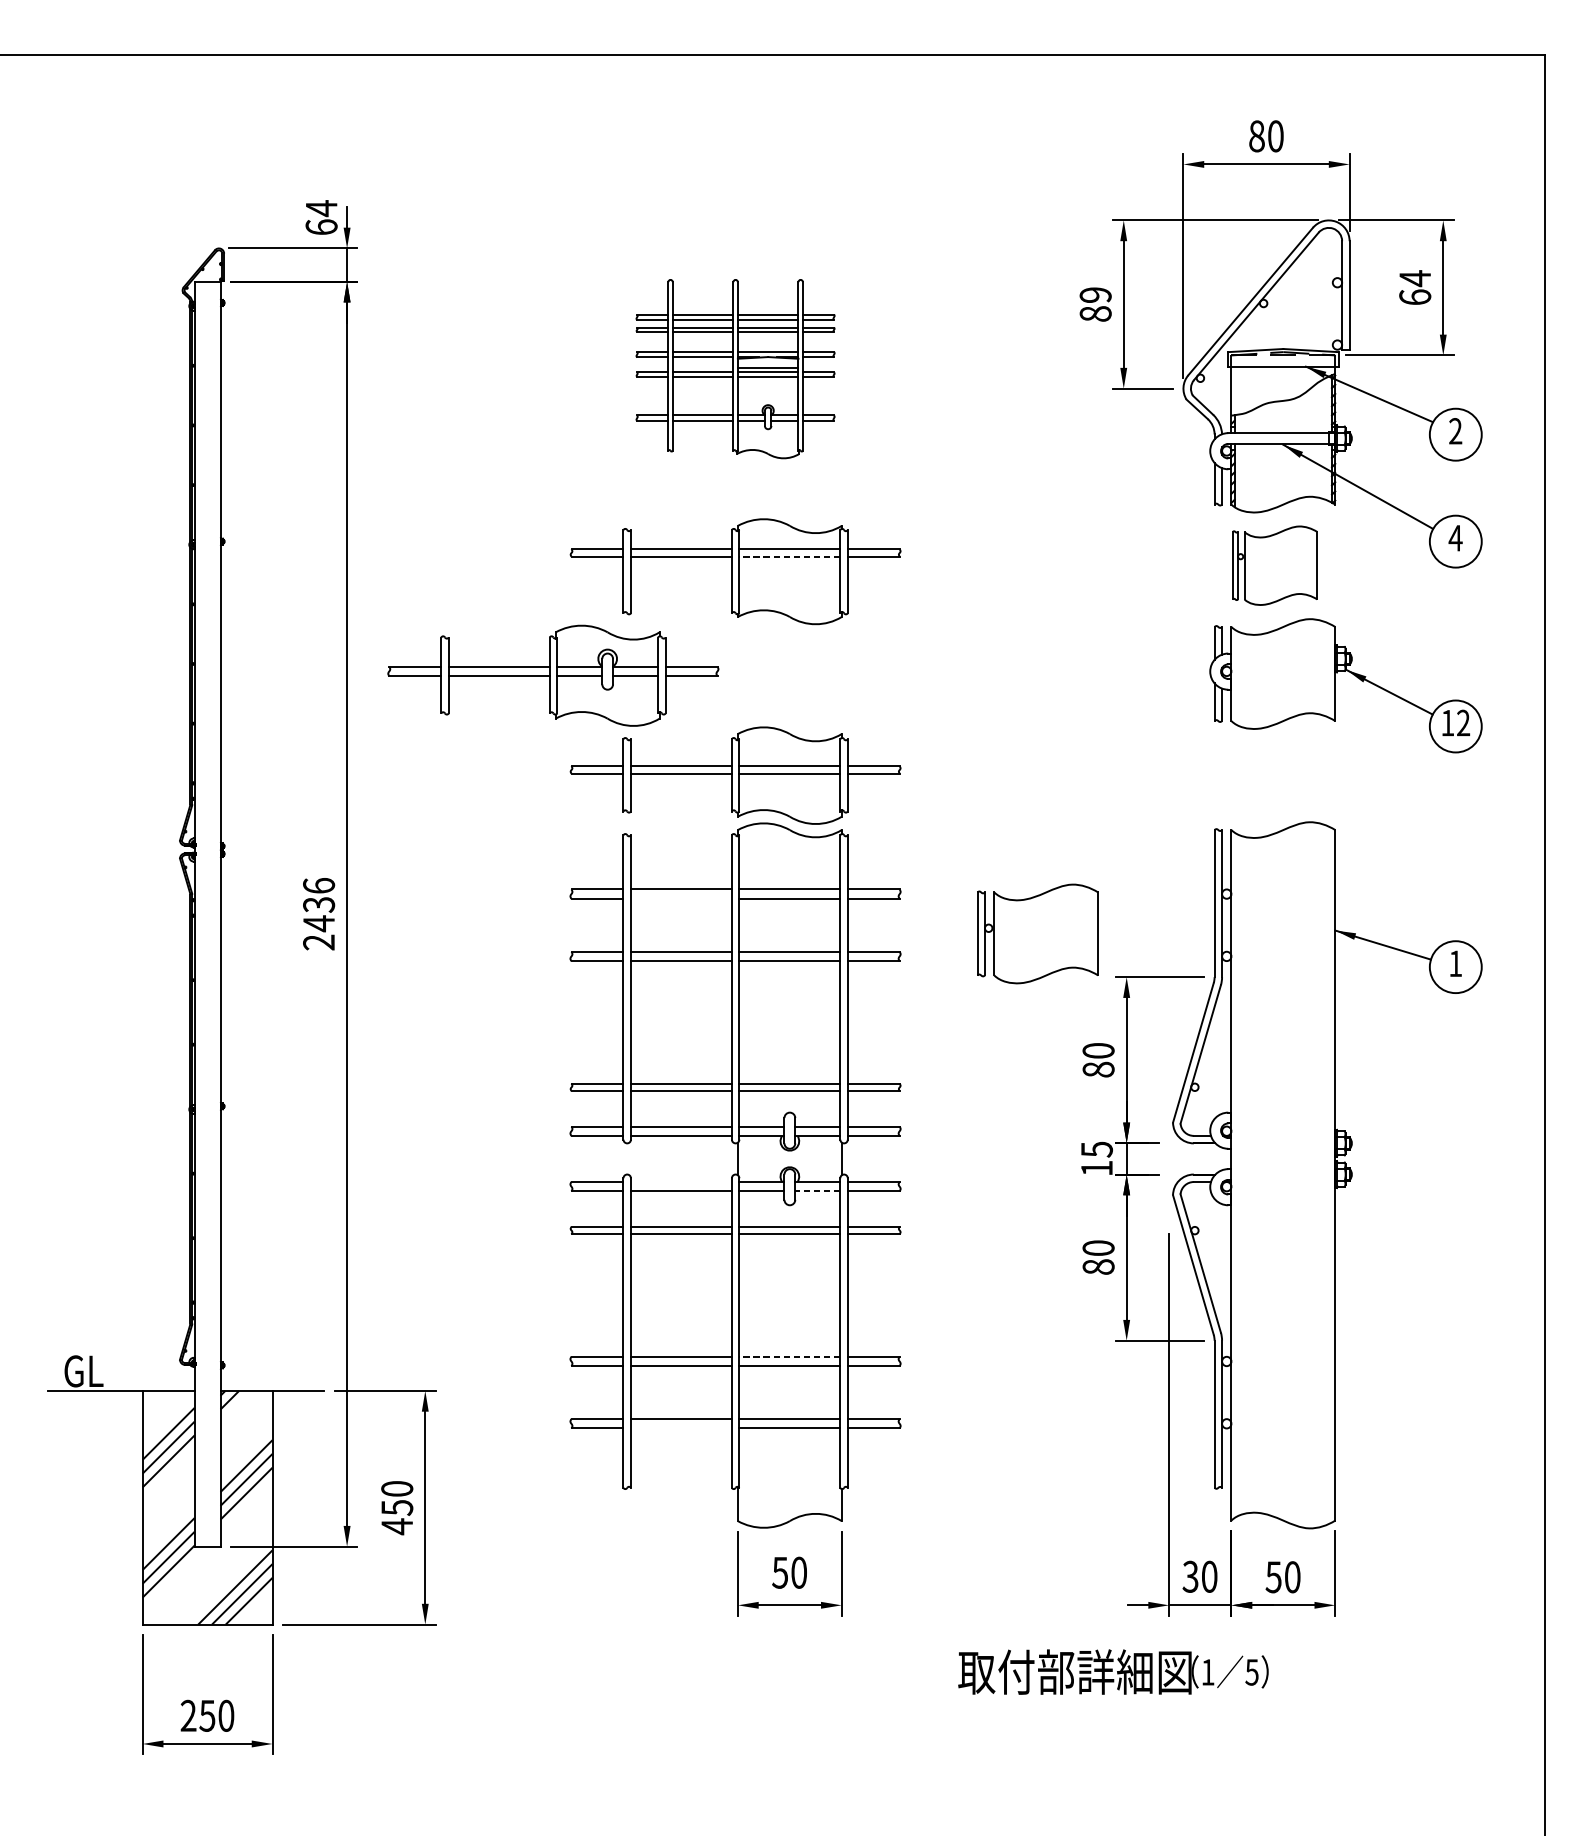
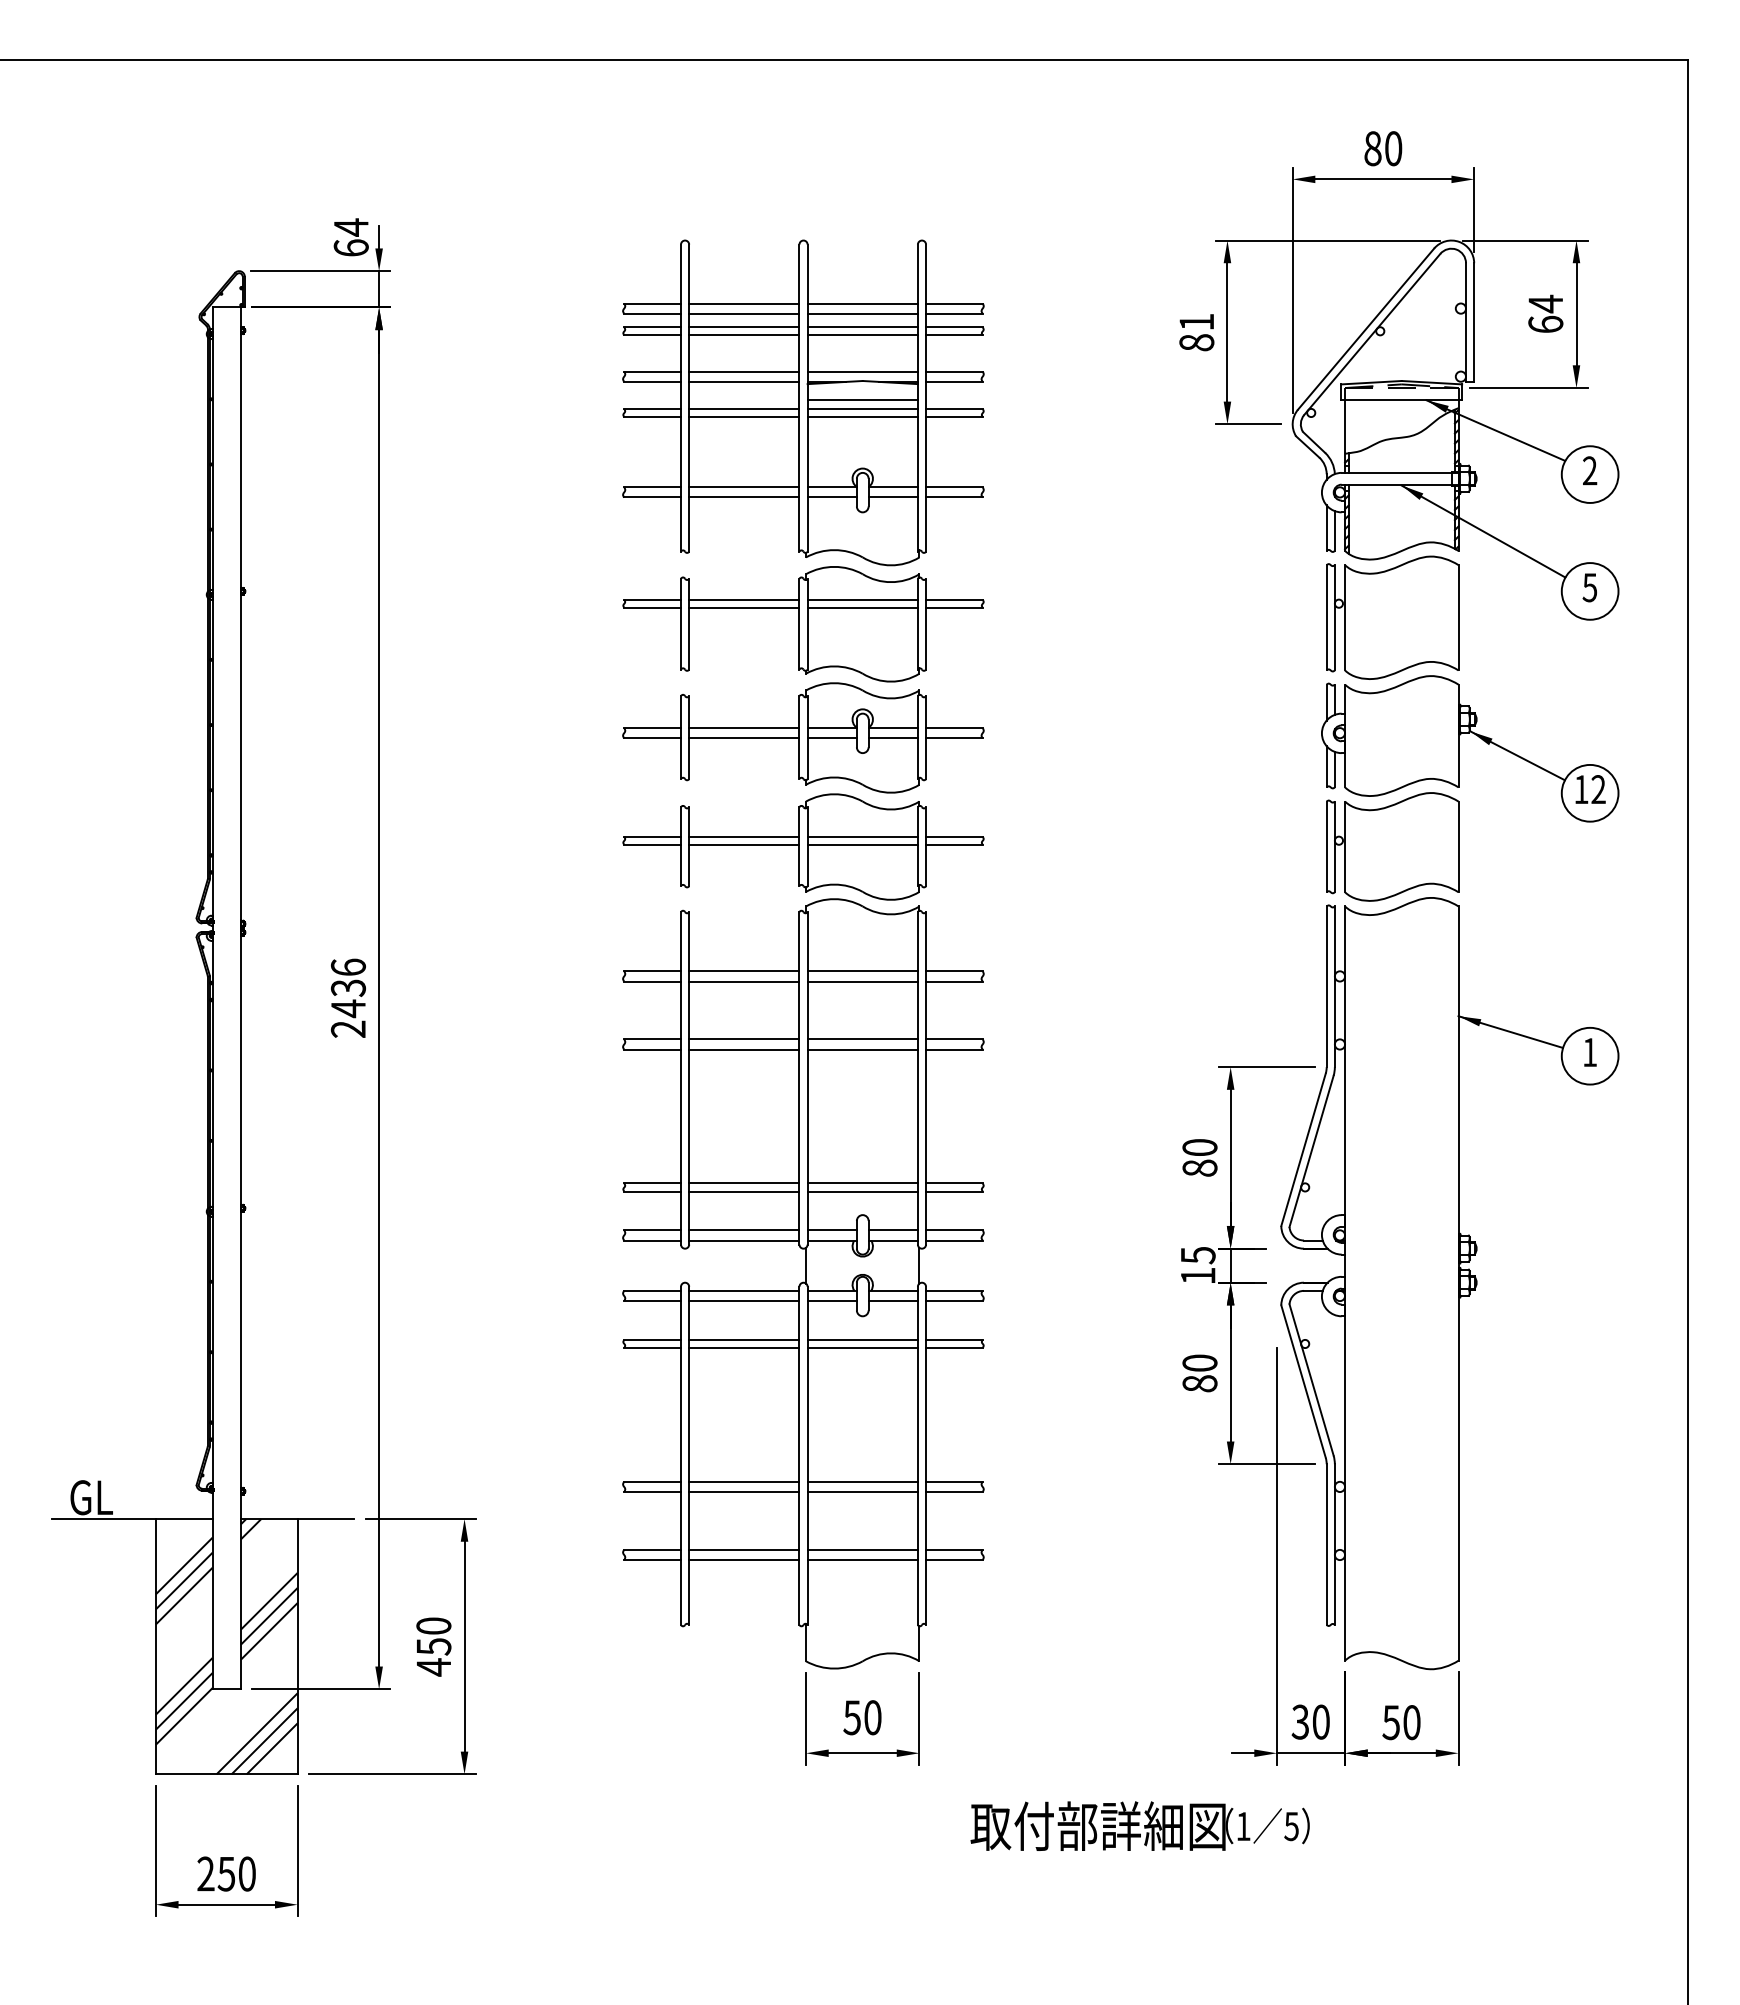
text: (1095, 294) -> (1196, 321), 89 -> 81
part: (735, 368) -> (803, 402), size x1.67
text: (1455, 538) -> (1589, 587), 4 -> 5
line: (789, 556) -> (862, 607), dashed -> solid
part: (1274, 565) -> (1392, 617), size x1.43
part: (553, 675) -> (803, 737), moved
line: (681, 898) -> (744, 981), added
part: (1037, 933) -> (1392, 846), moved
line: (681, 1181) -> (744, 1290), added
line: (818, 1191) -> (893, 1301), dashed -> solid
line: (789, 1356) -> (862, 1481), dashed -> solid
line: (681, 1428) -> (744, 1560), added
text: (1112, 1671) -> (1139, 1825), moved

